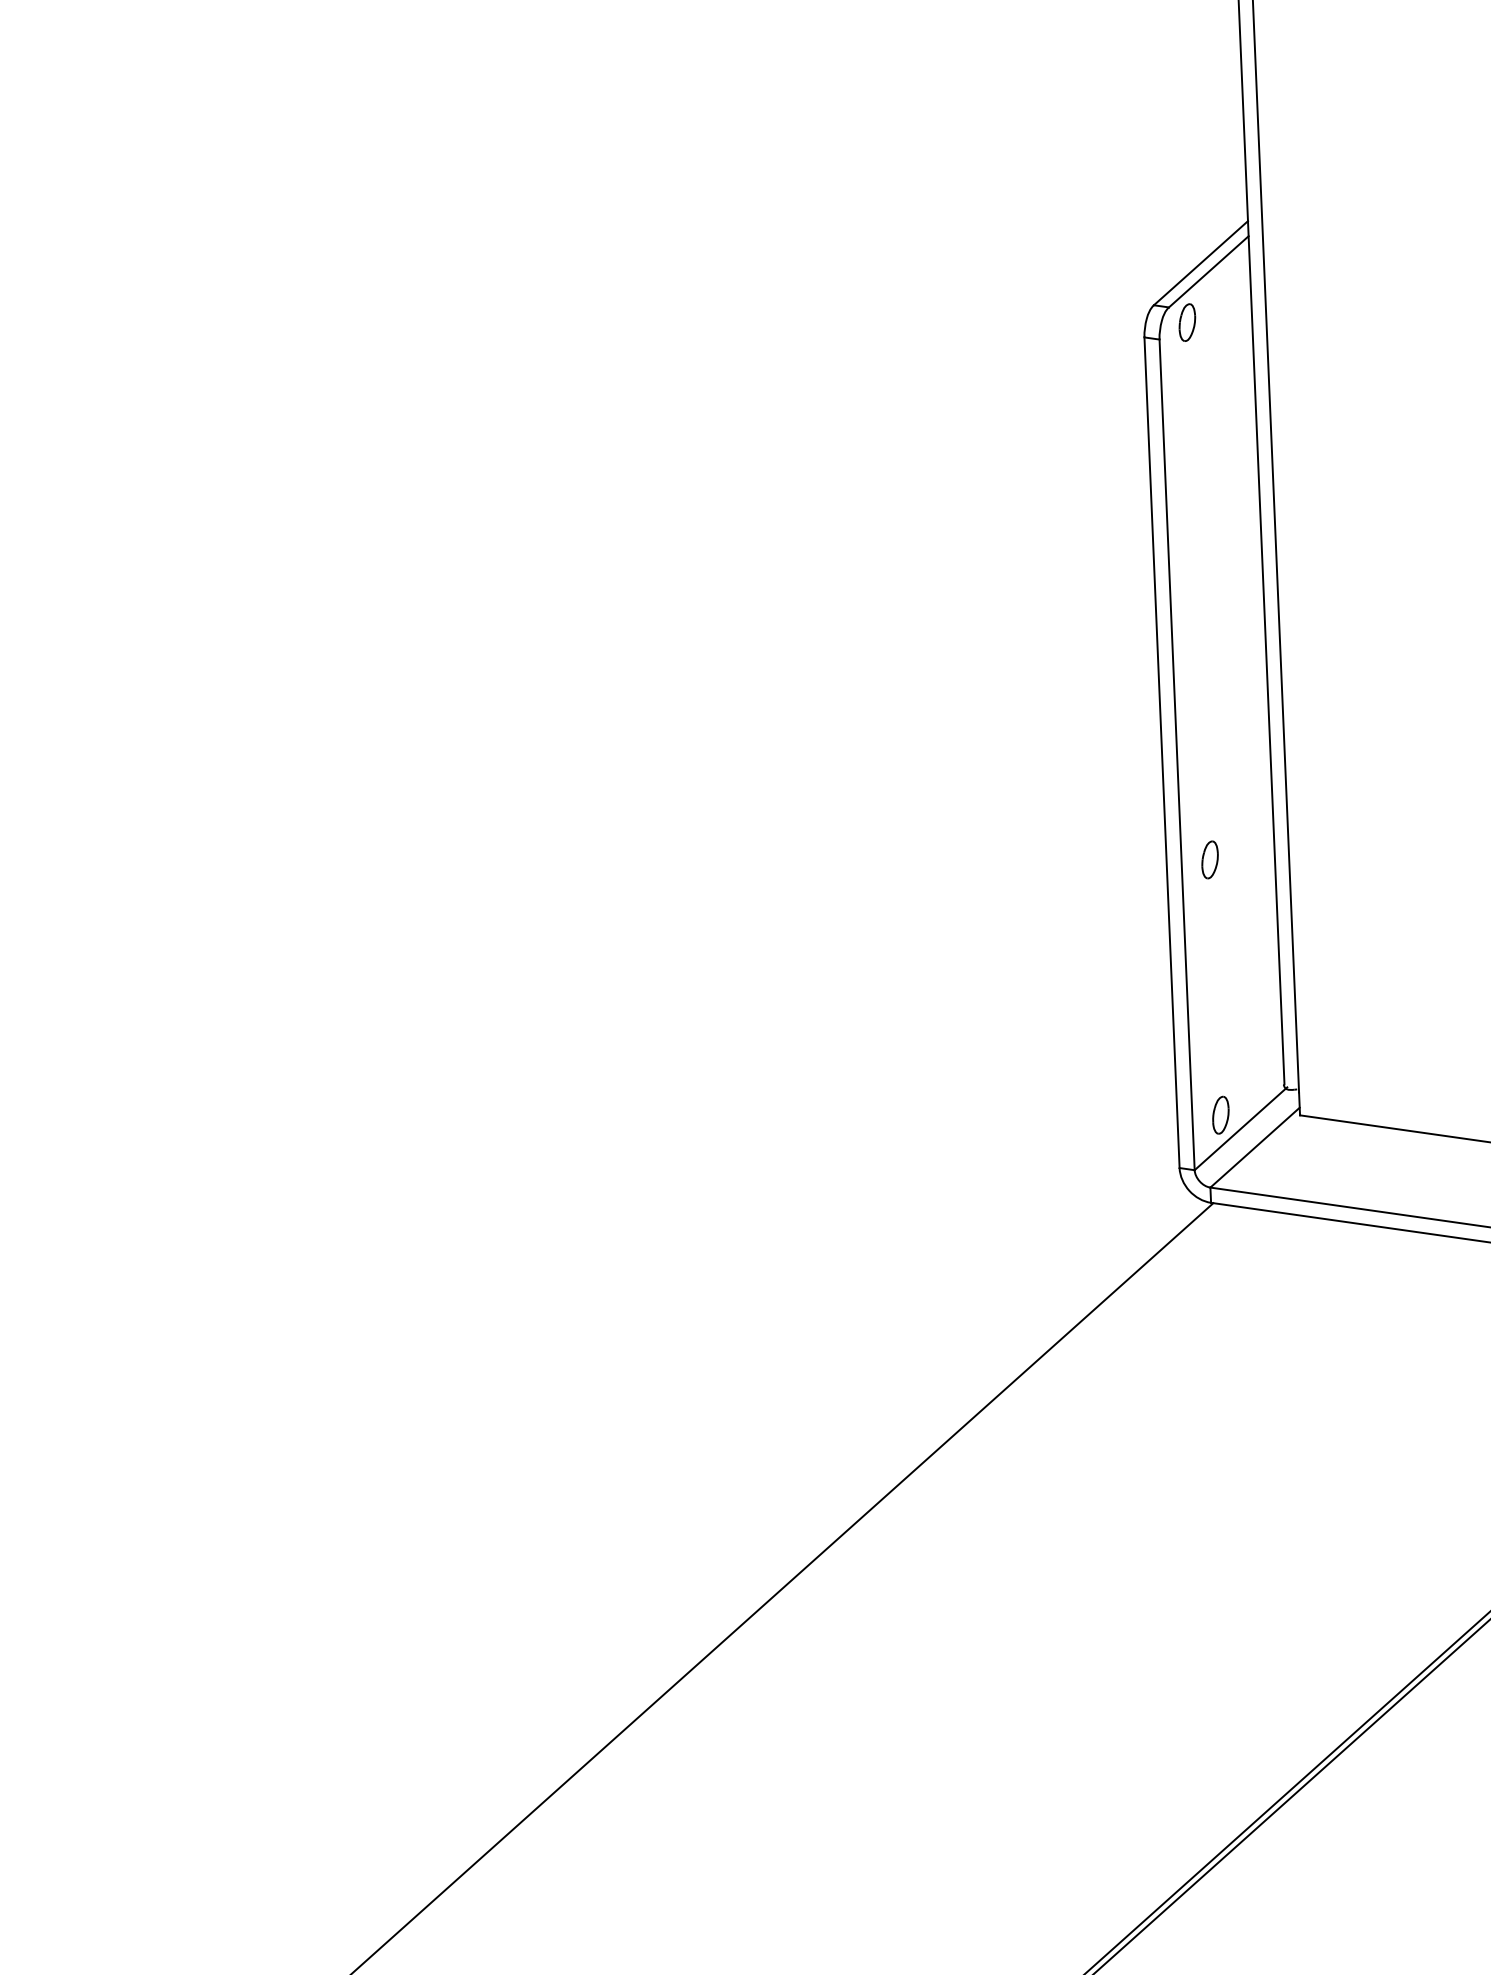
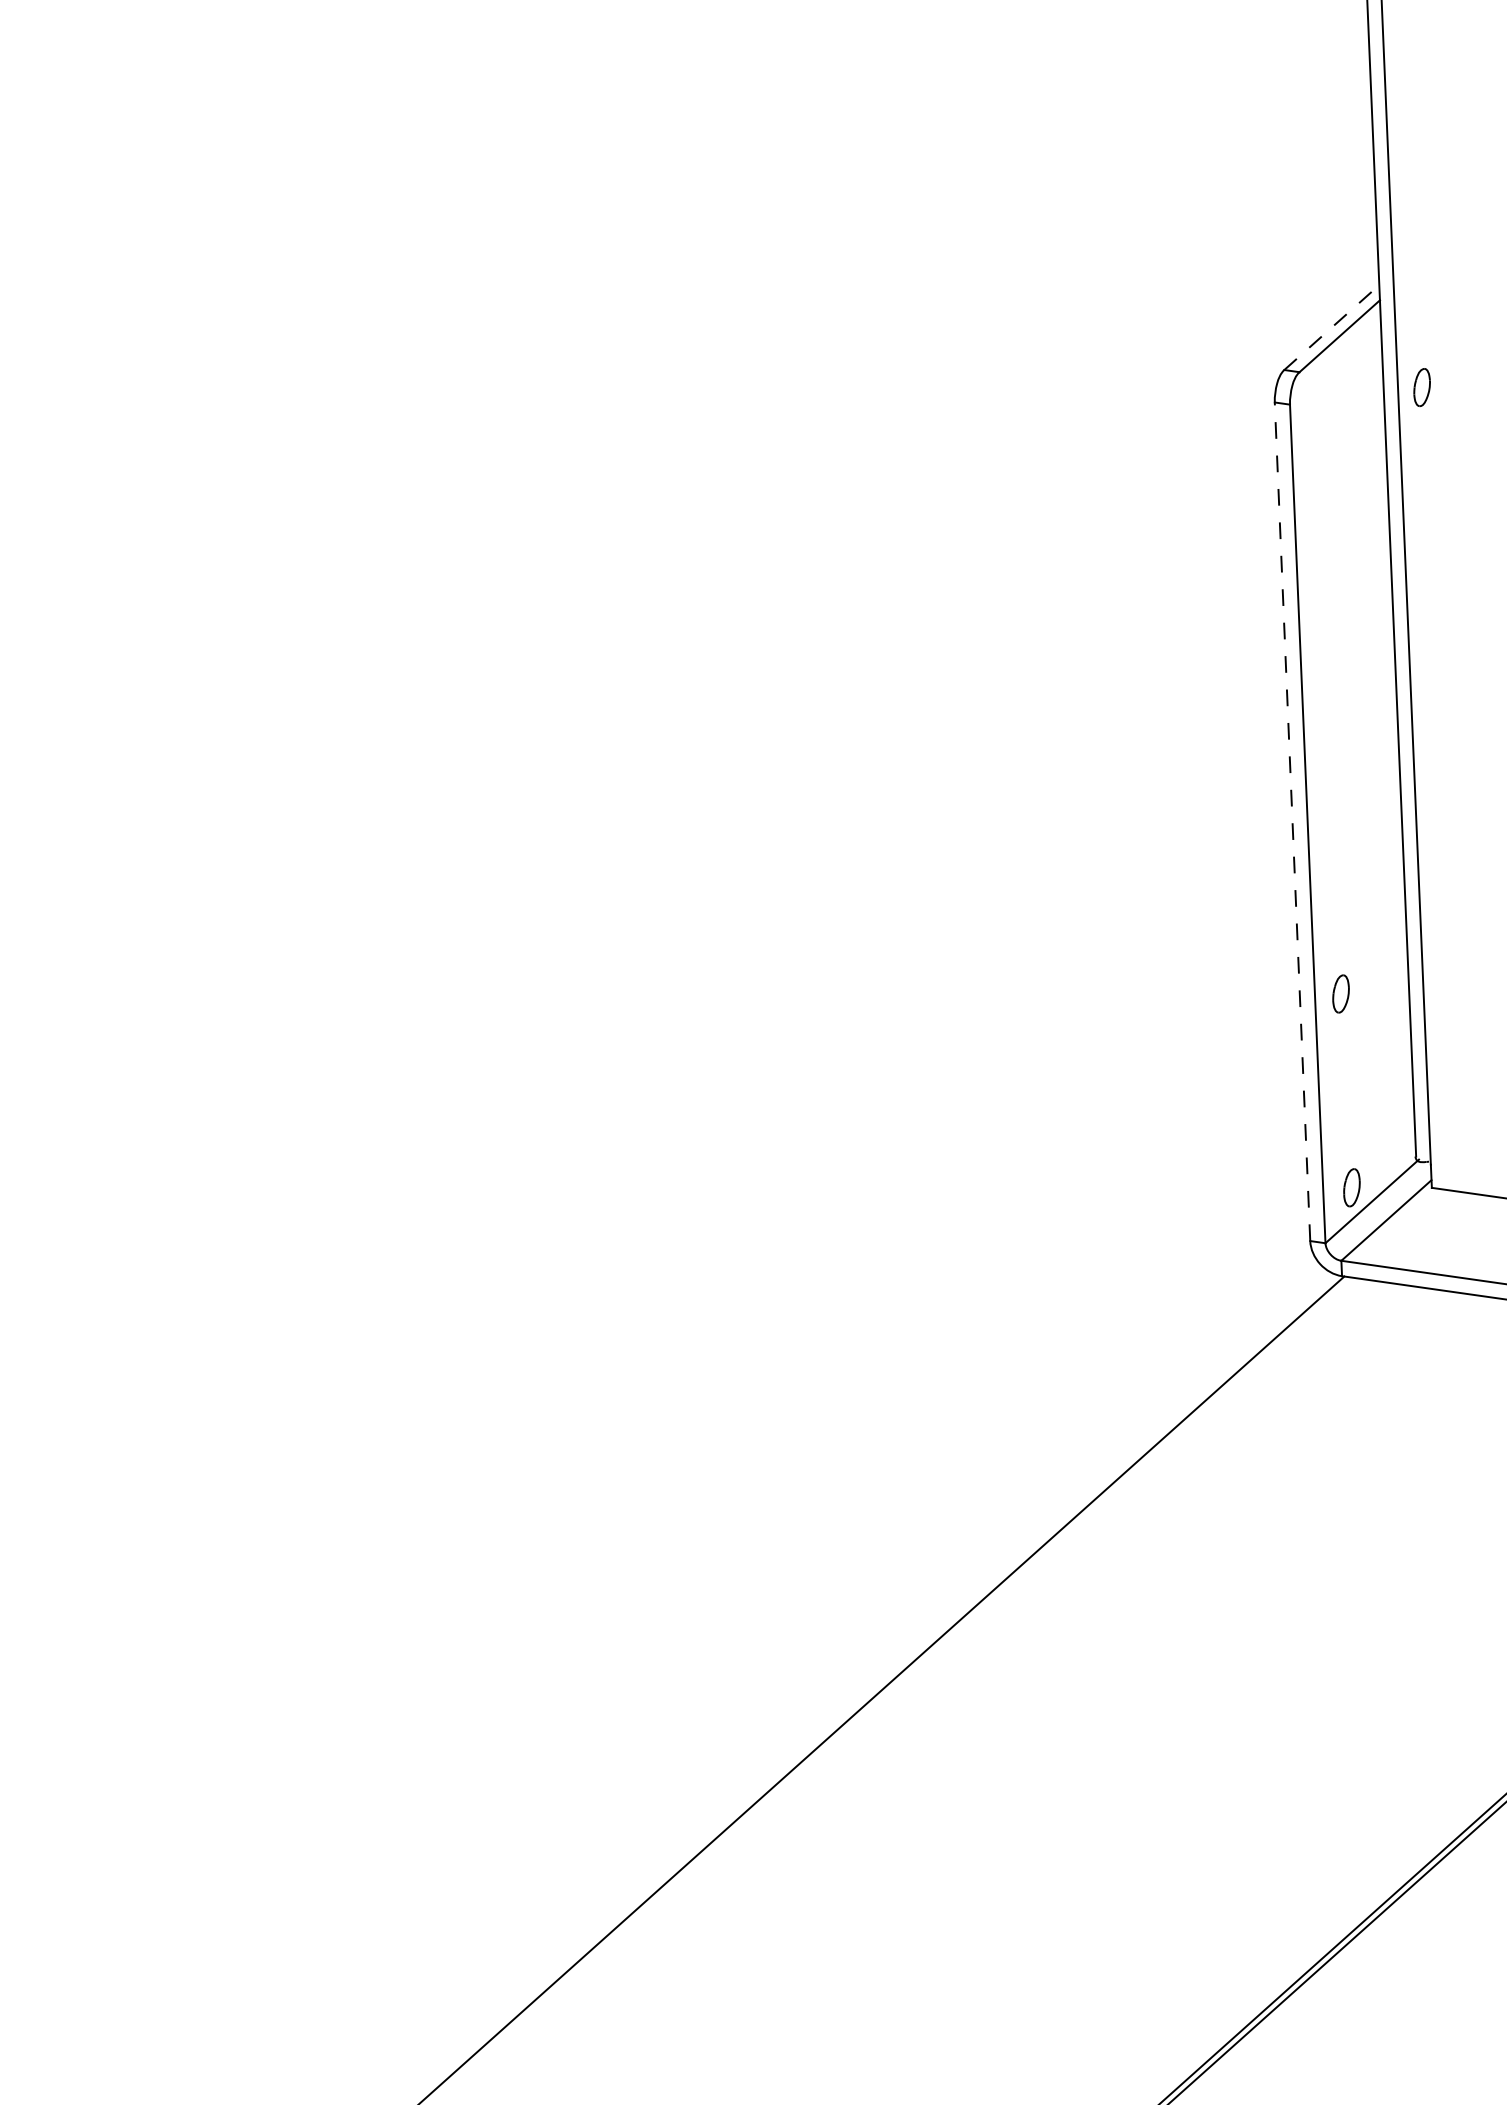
line: (1200, 263) -> (1331, 327), solid -> dashed
part: (1186, 322) -> (1421, 387), moved
line: (1162, 752) -> (1292, 821), solid -> dashed
part: (1209, 859) -> (1340, 993), moved

